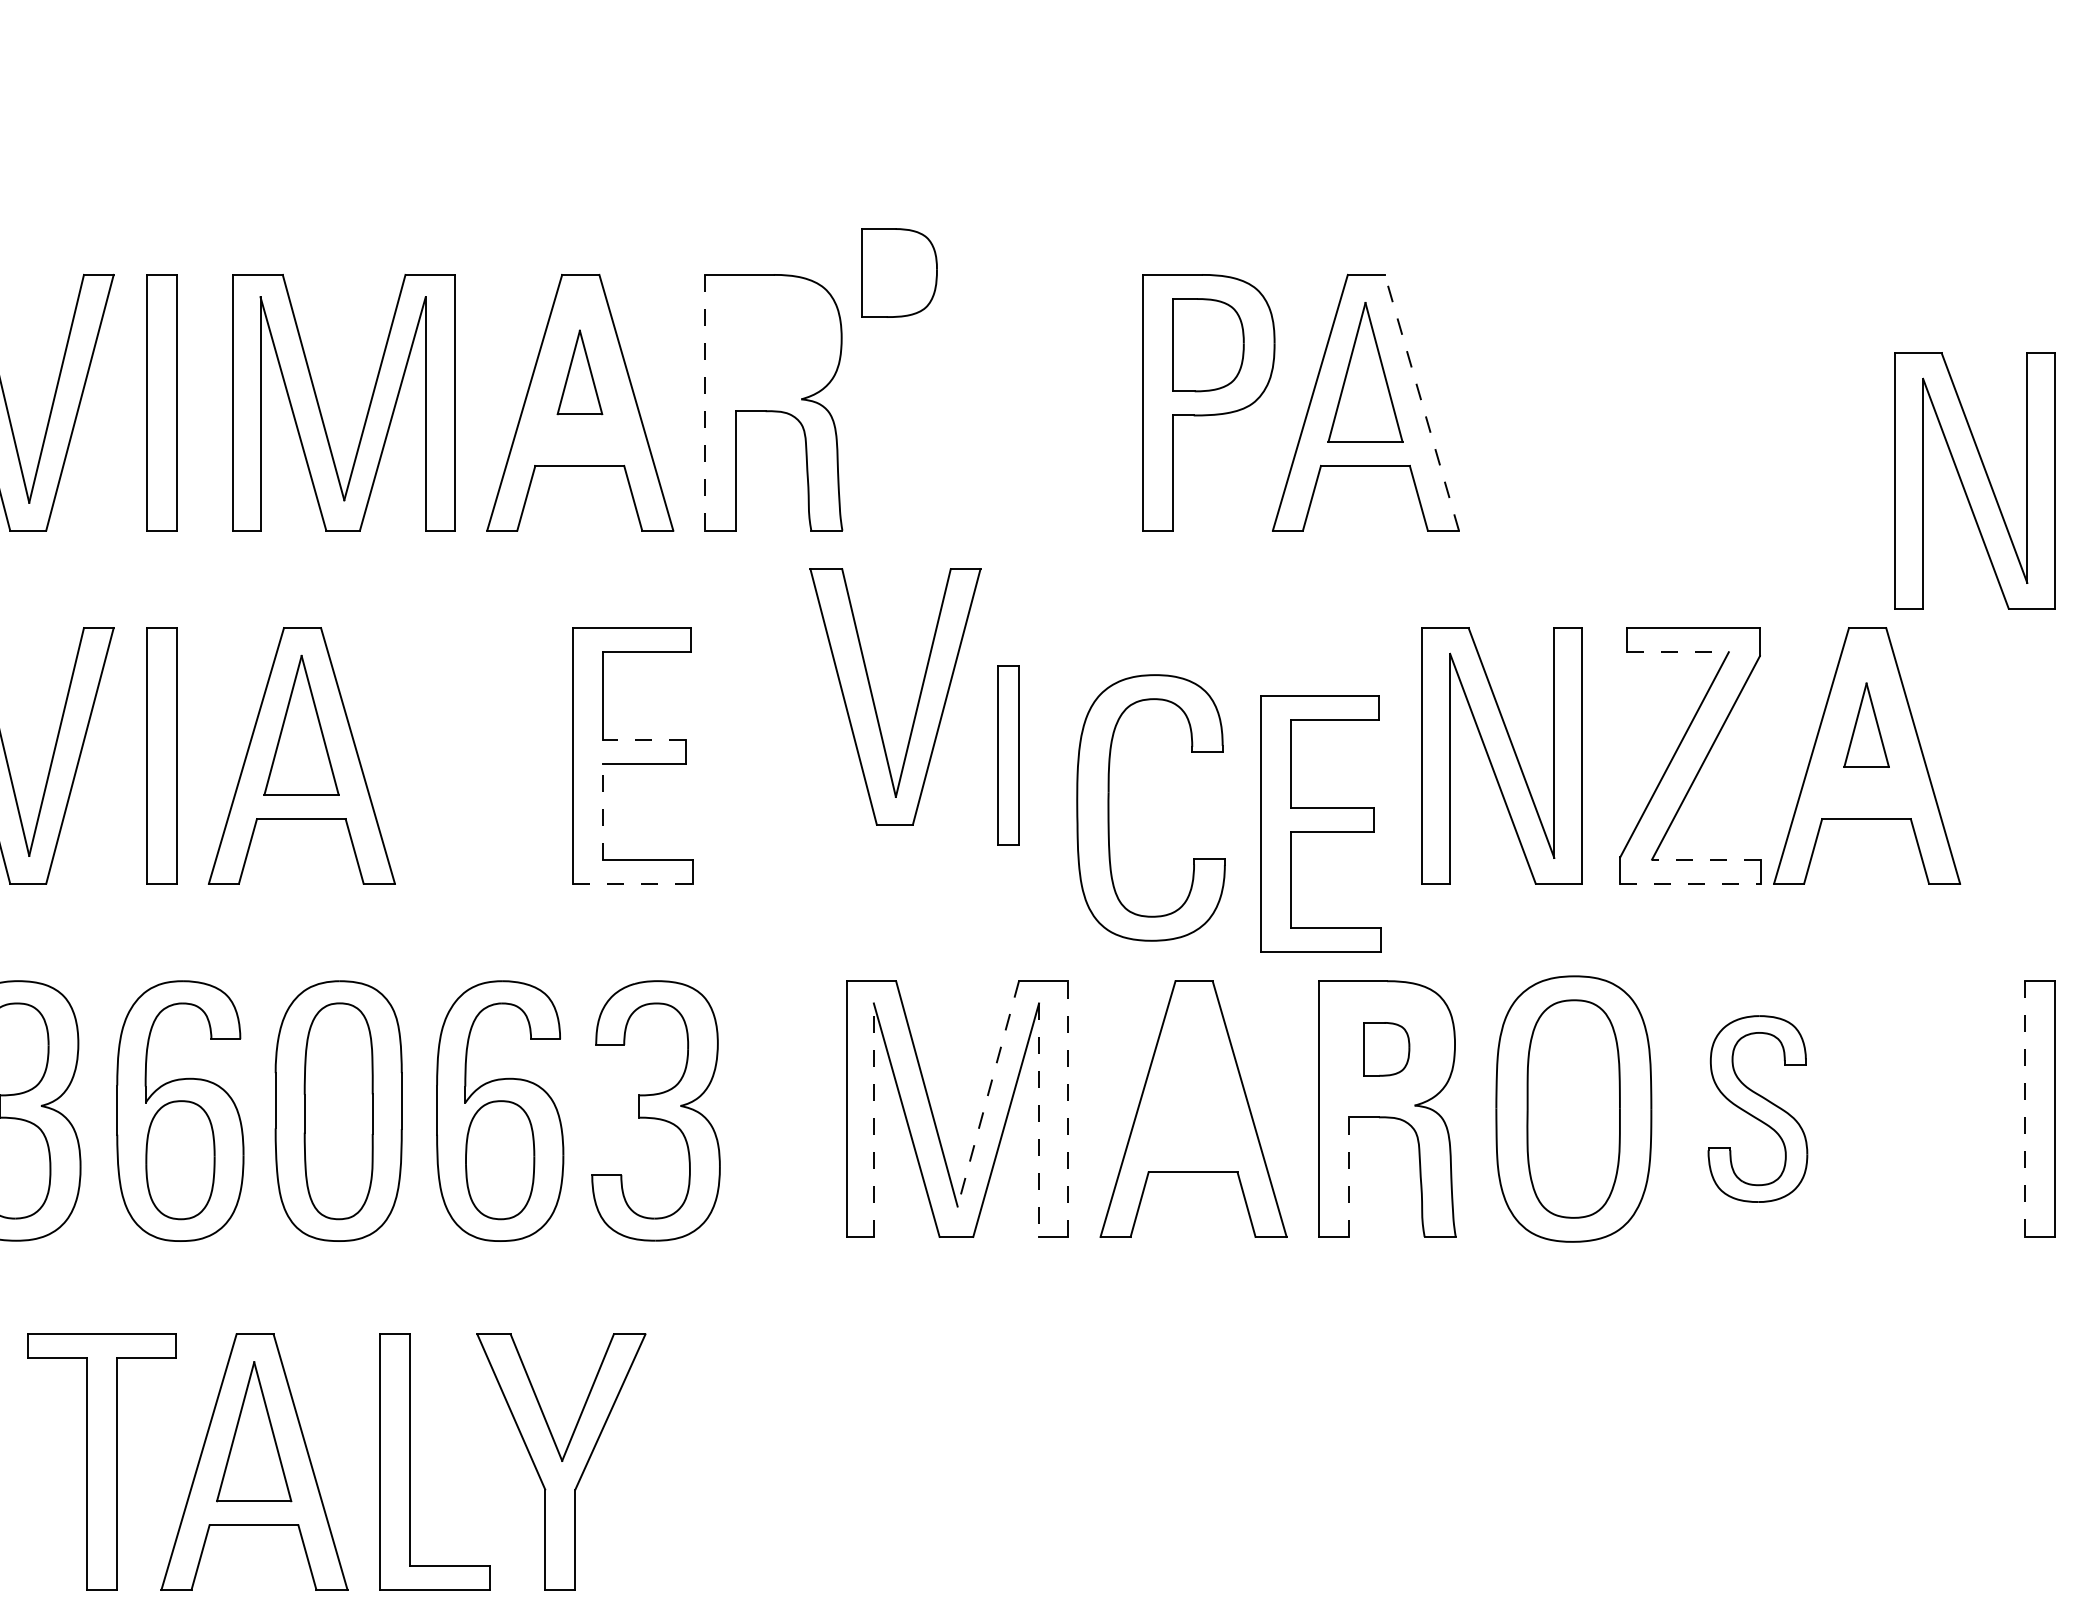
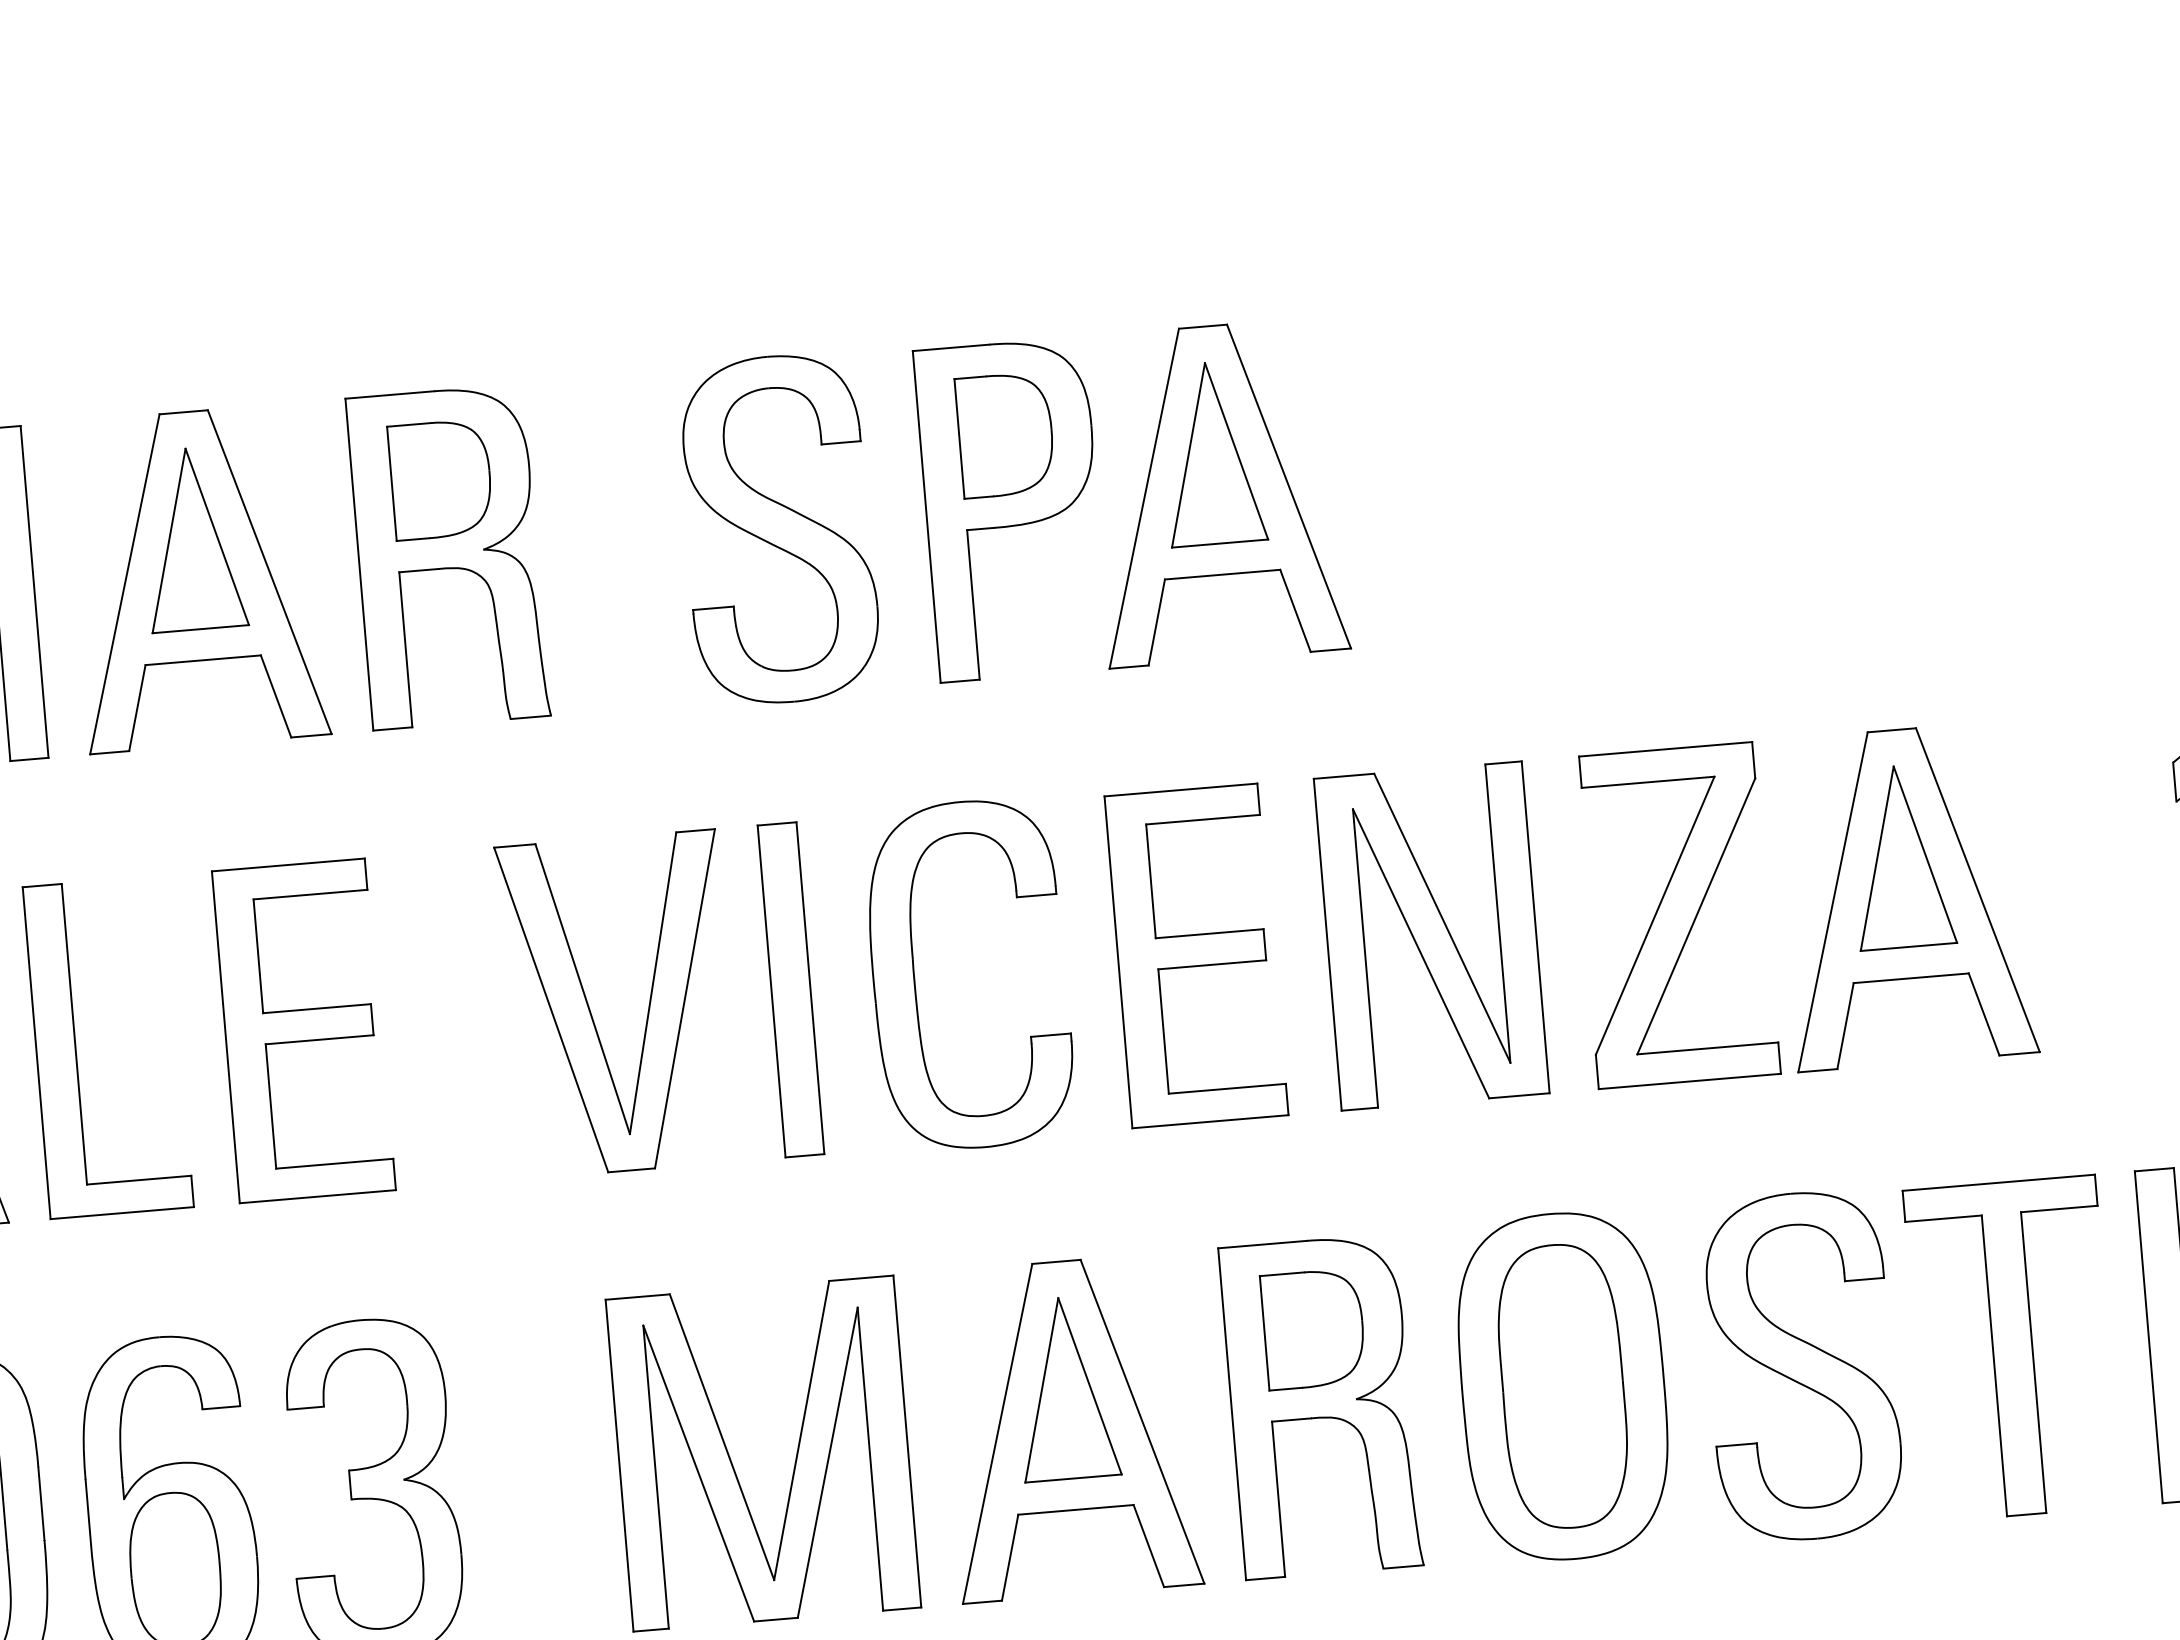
part: (899, 272) -> (441, 478), moved
part: (579, 372) -> (192, 539), size x1.67
line: (705, 402) -> (359, 564), dashed -> solid
part: (1028, 402) -> (778, 529), added
line: (1421, 402) -> (1288, 486), dashed -> solid
part: (1974, 480) -> (2014, 527), removed
line: (1678, 652) -> (1649, 782), dashed -> solid
part: (874, 700) -> (591, 1011), moved
part: (1866, 724) -> (1900, 855), size x1.67
line: (644, 739) -> (316, 1008), dashed -> solid
part: (457, 755) -> (76, 1049), added
part: (1008, 755) -> (791, 989), size x1.43
part: (1109, 807) -> (915, 978), moved
line: (602, 811) -> (270, 1106), dashed -> solid
part: (1320, 823) -> (1195, 955), moved
line: (1705, 859) -> (1706, 1048), dashed -> solid
line: (633, 883) -> (318, 1196), dashed -> solid
line: (1690, 883) -> (1689, 1081), dashed -> solid
part: (1386, 1049) -> (1313, 1329), size x1.67
part: (1193, 1078) -> (1066, 1388), added
line: (988, 1093) -> (801, 1430), dashed -> solid
part: (1757, 1108) -> (1801, 1365), size x1.43
part: (1919, 1108) -> (2011, 1348), added
line: (1068, 1109) -> (907, 1442), dashed -> solid
line: (2025, 1109) -> (2149, 1337), dashed -> solid
line: (873, 1120) -> (655, 1477), dashed -> solid
line: (1039, 1120) -> (871, 1459), dashed -> solid
line: (1348, 1177) -> (1278, 1499), dashed -> solid

